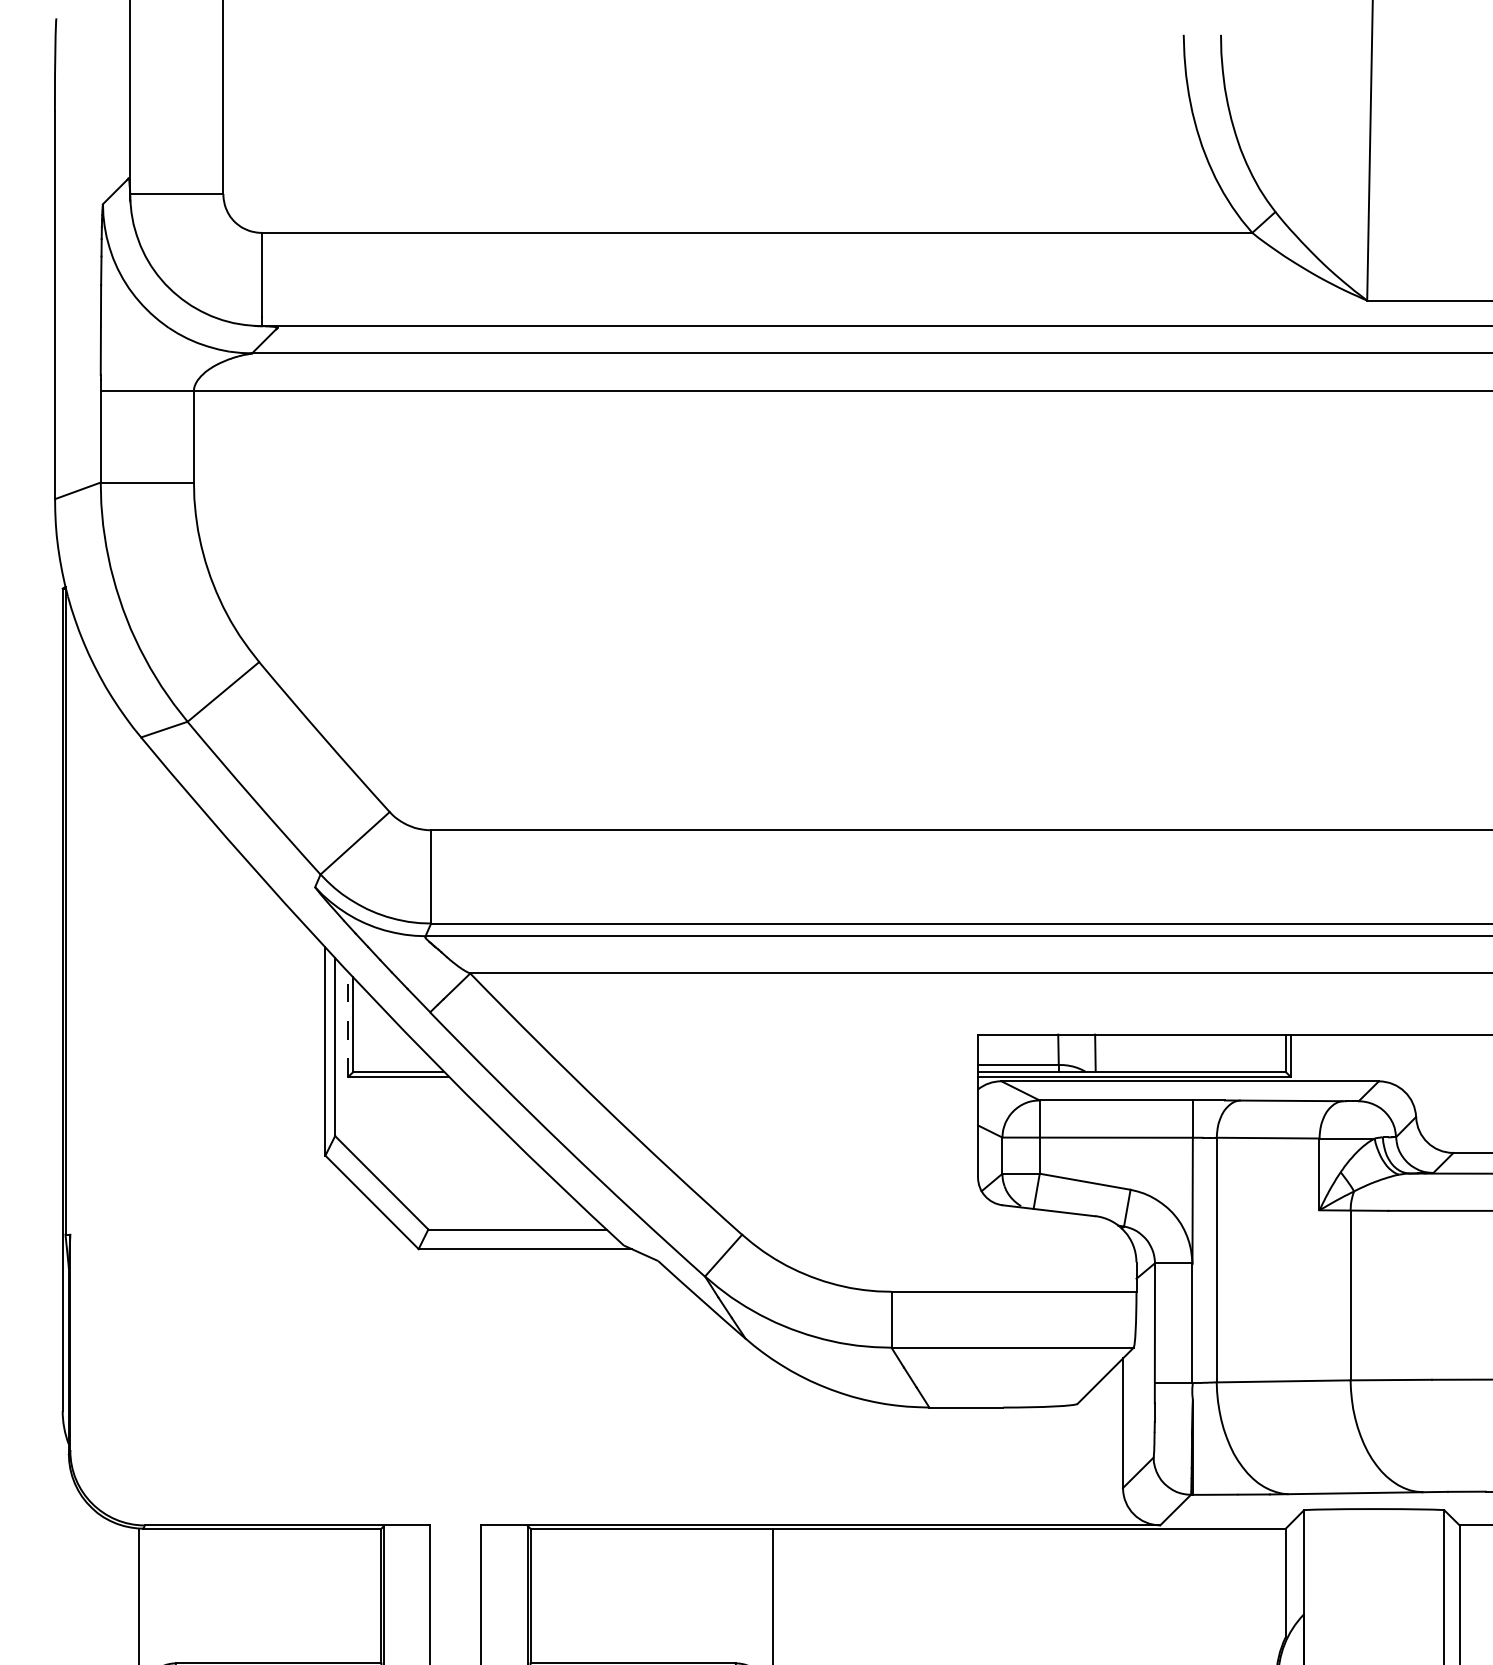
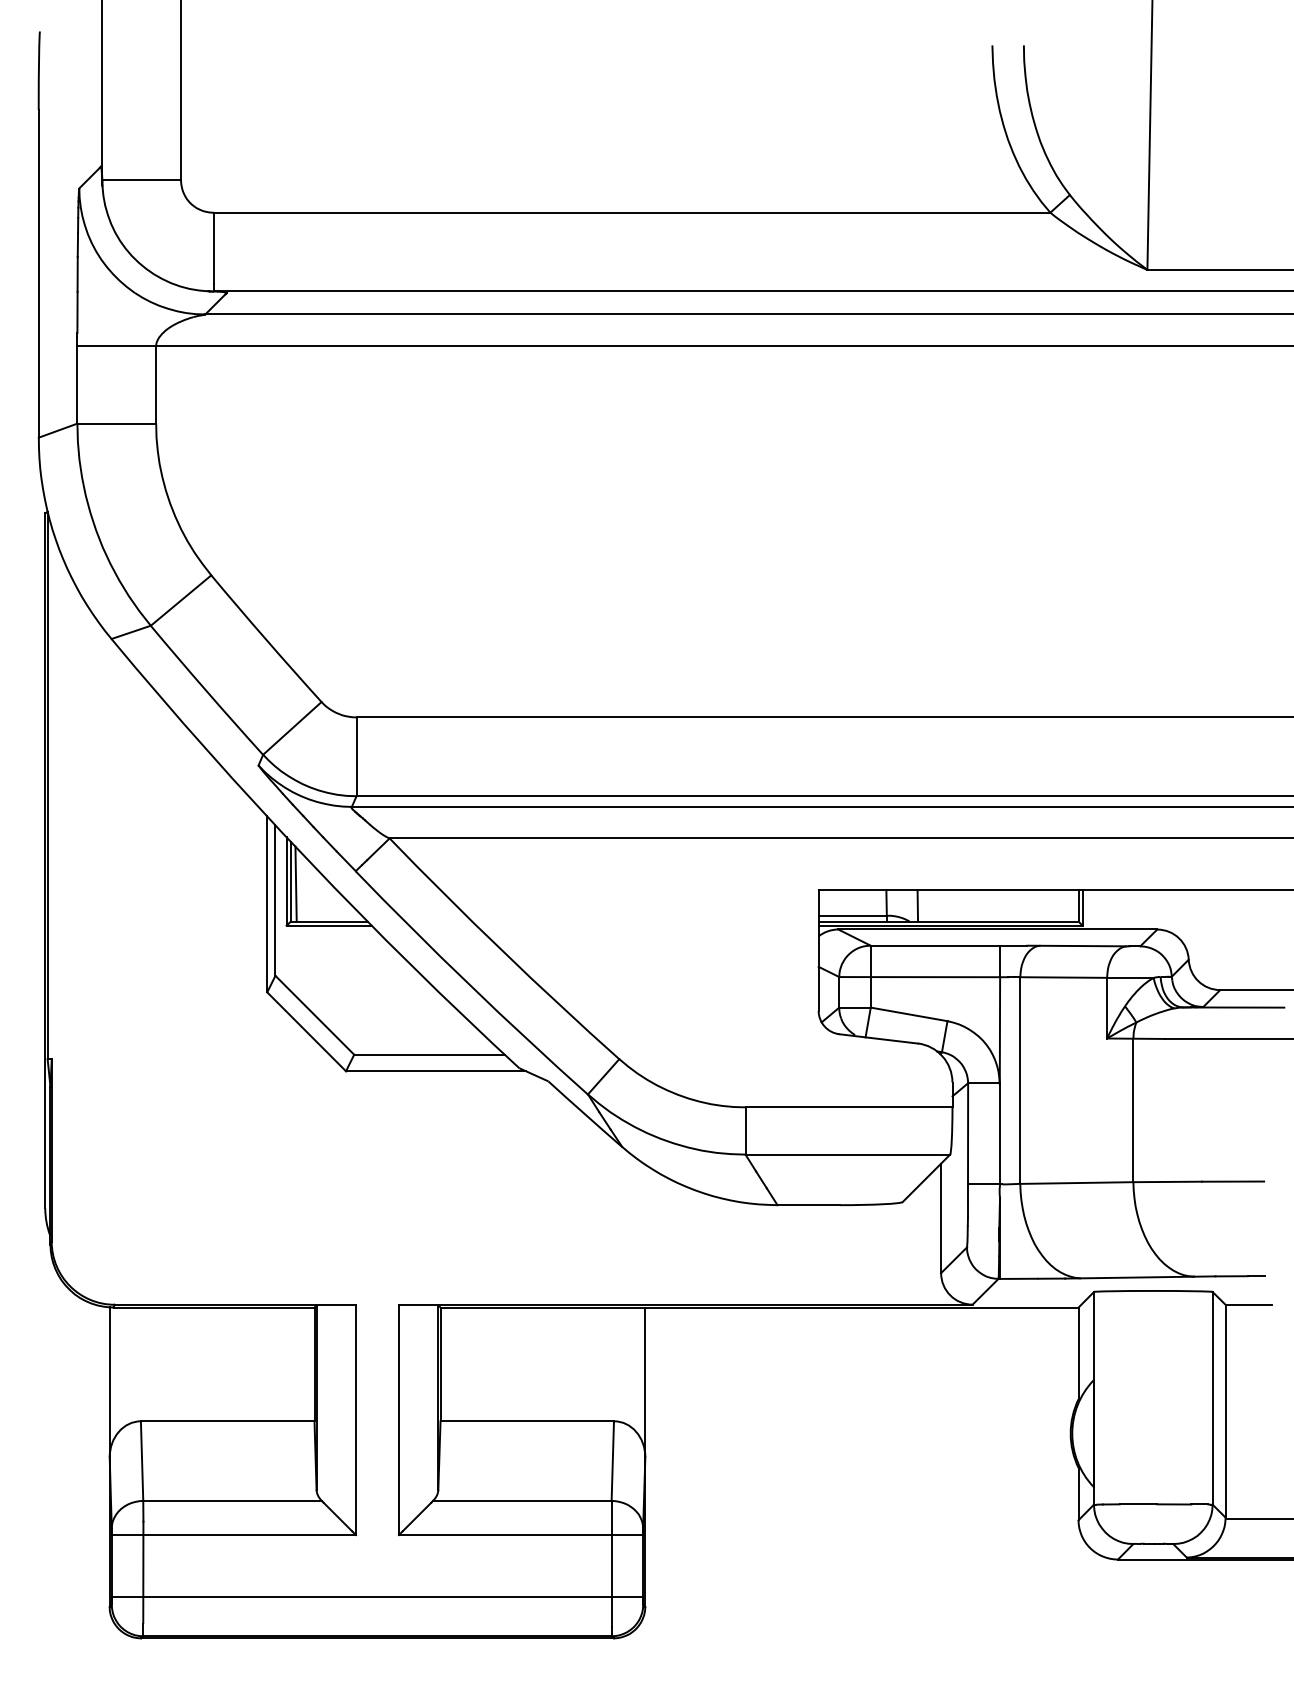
line: (348, 1024) -> (286, 881), dashed -> solid
line: (358, 1026) -> (295, 883), added

